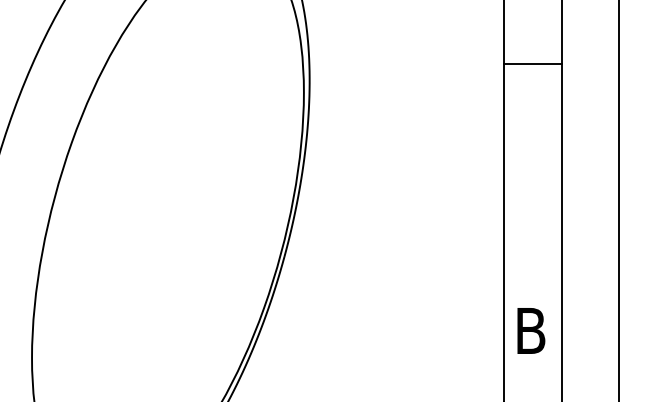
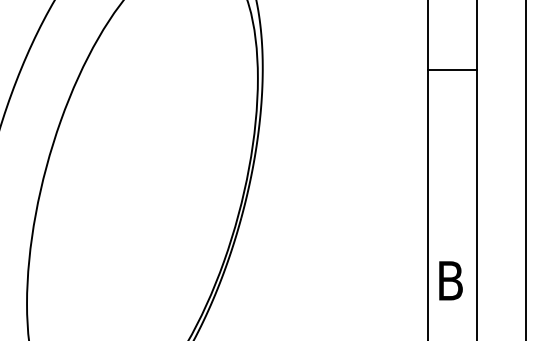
line: (531, 64) -> (451, 70), moved

